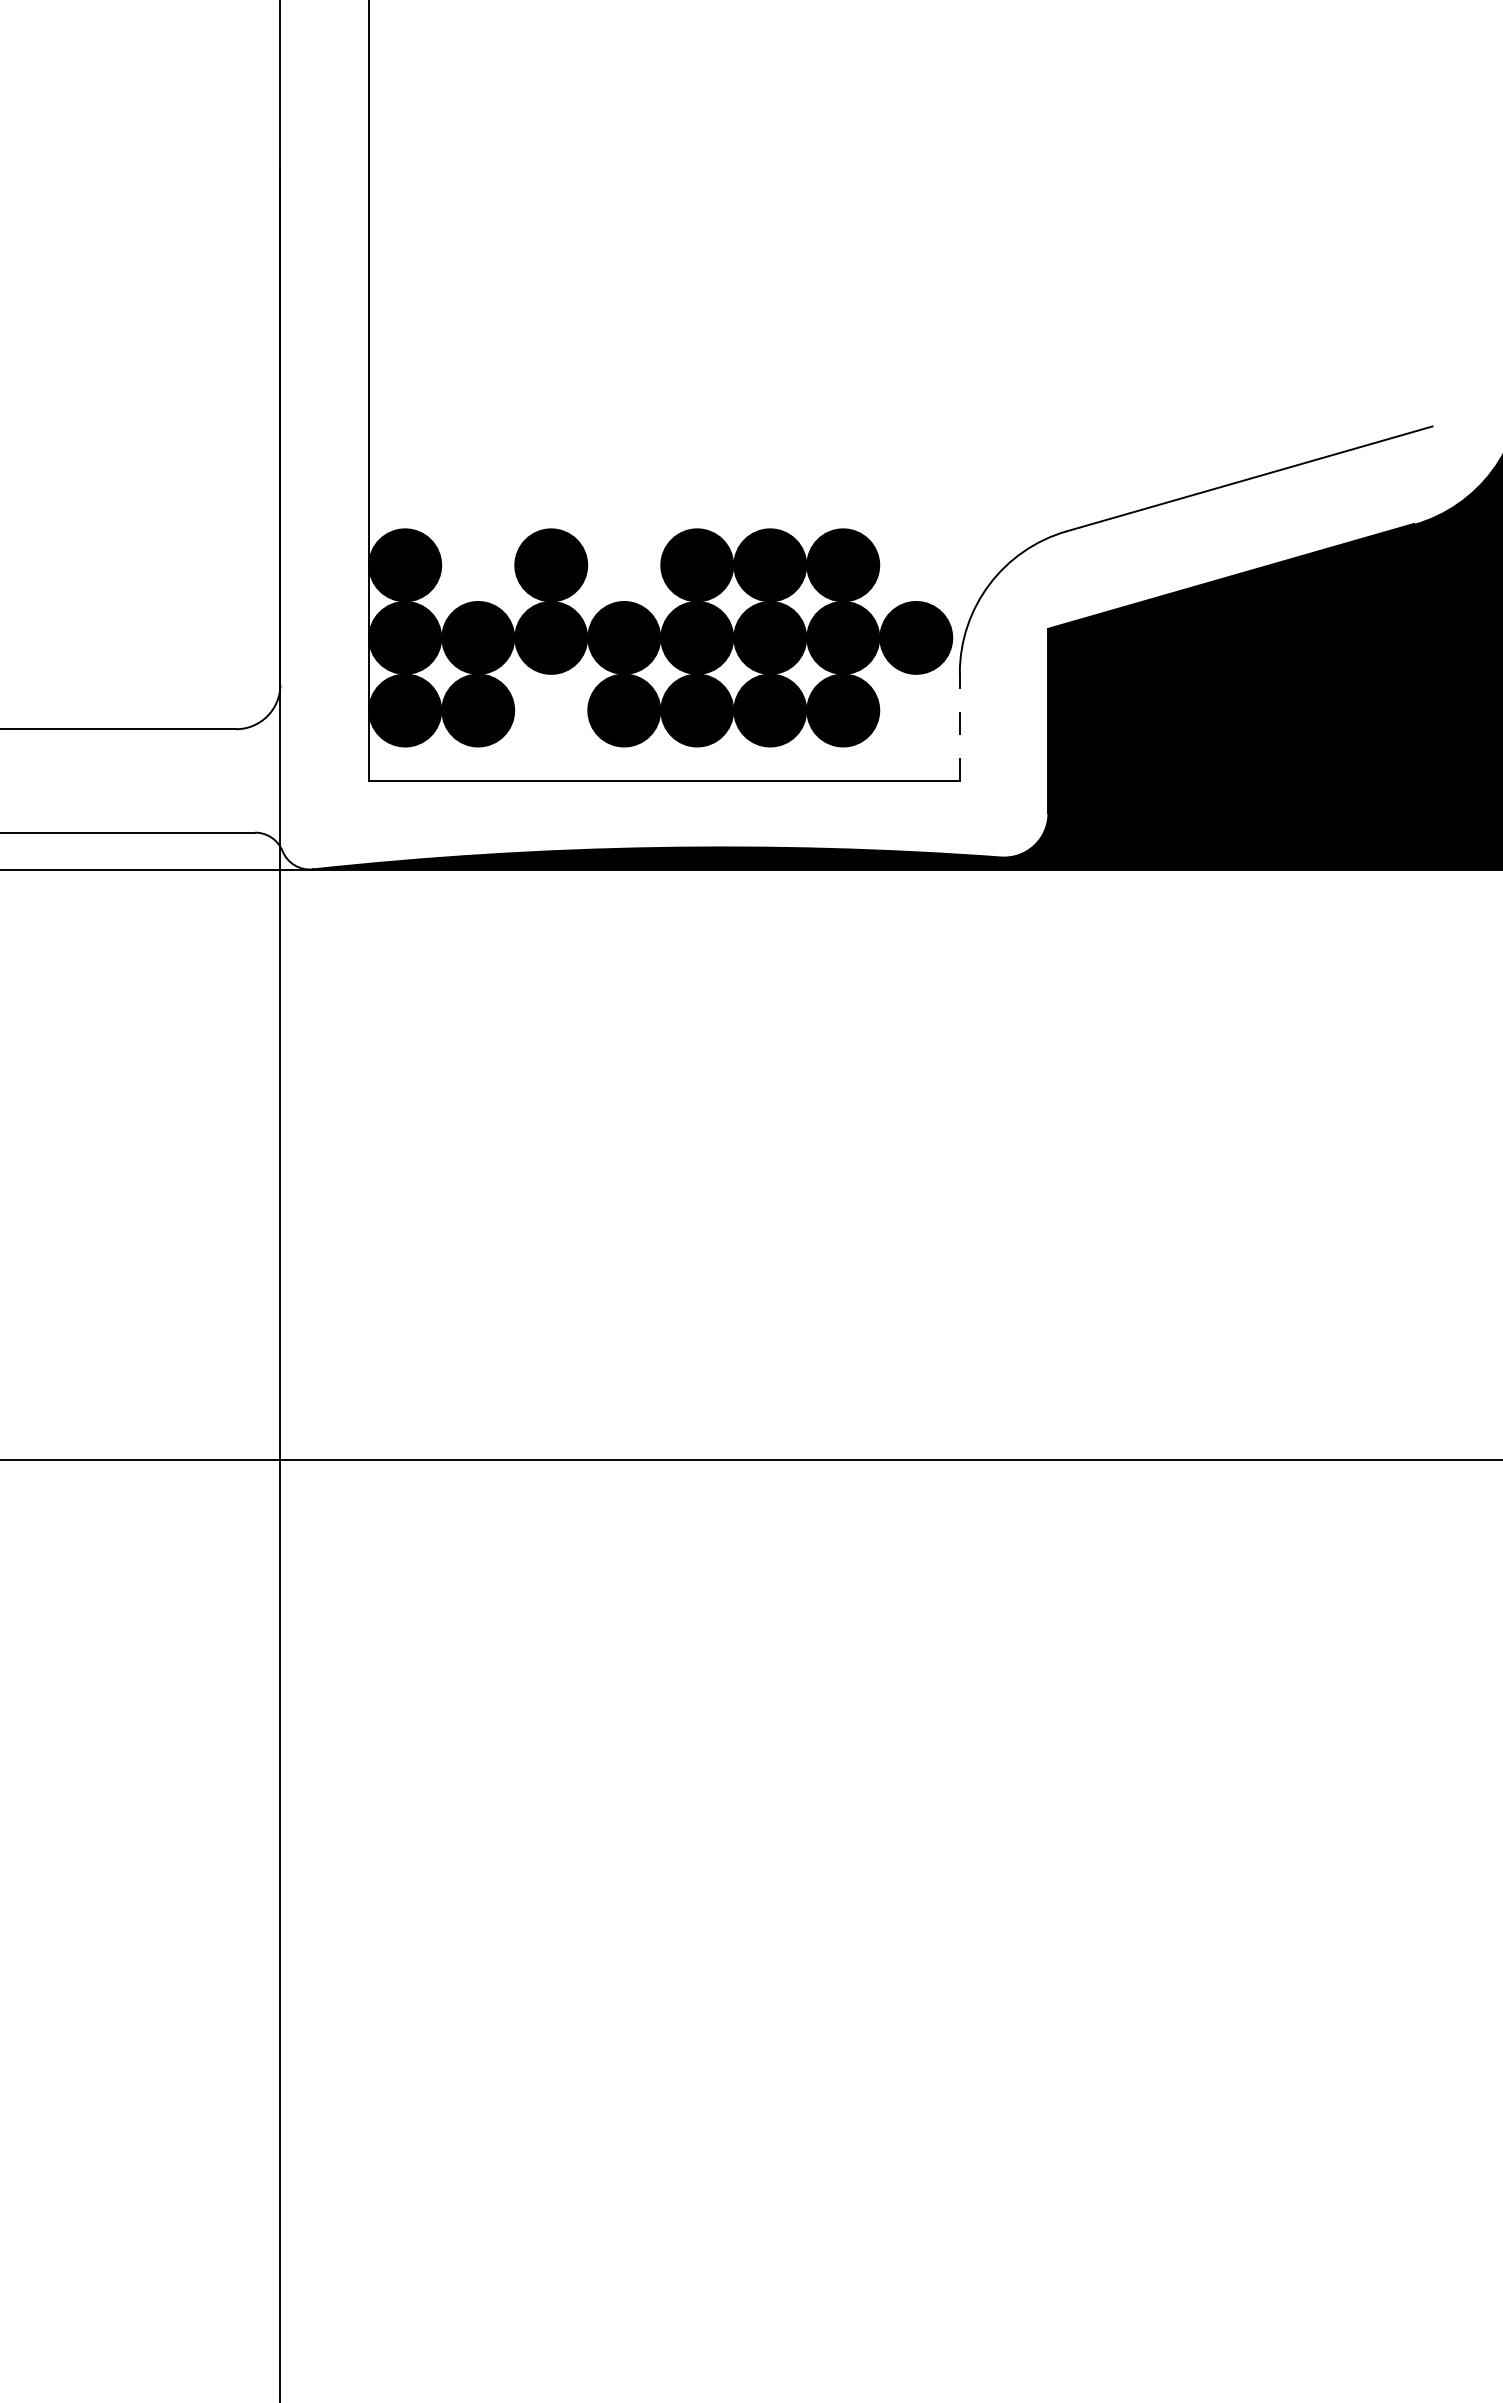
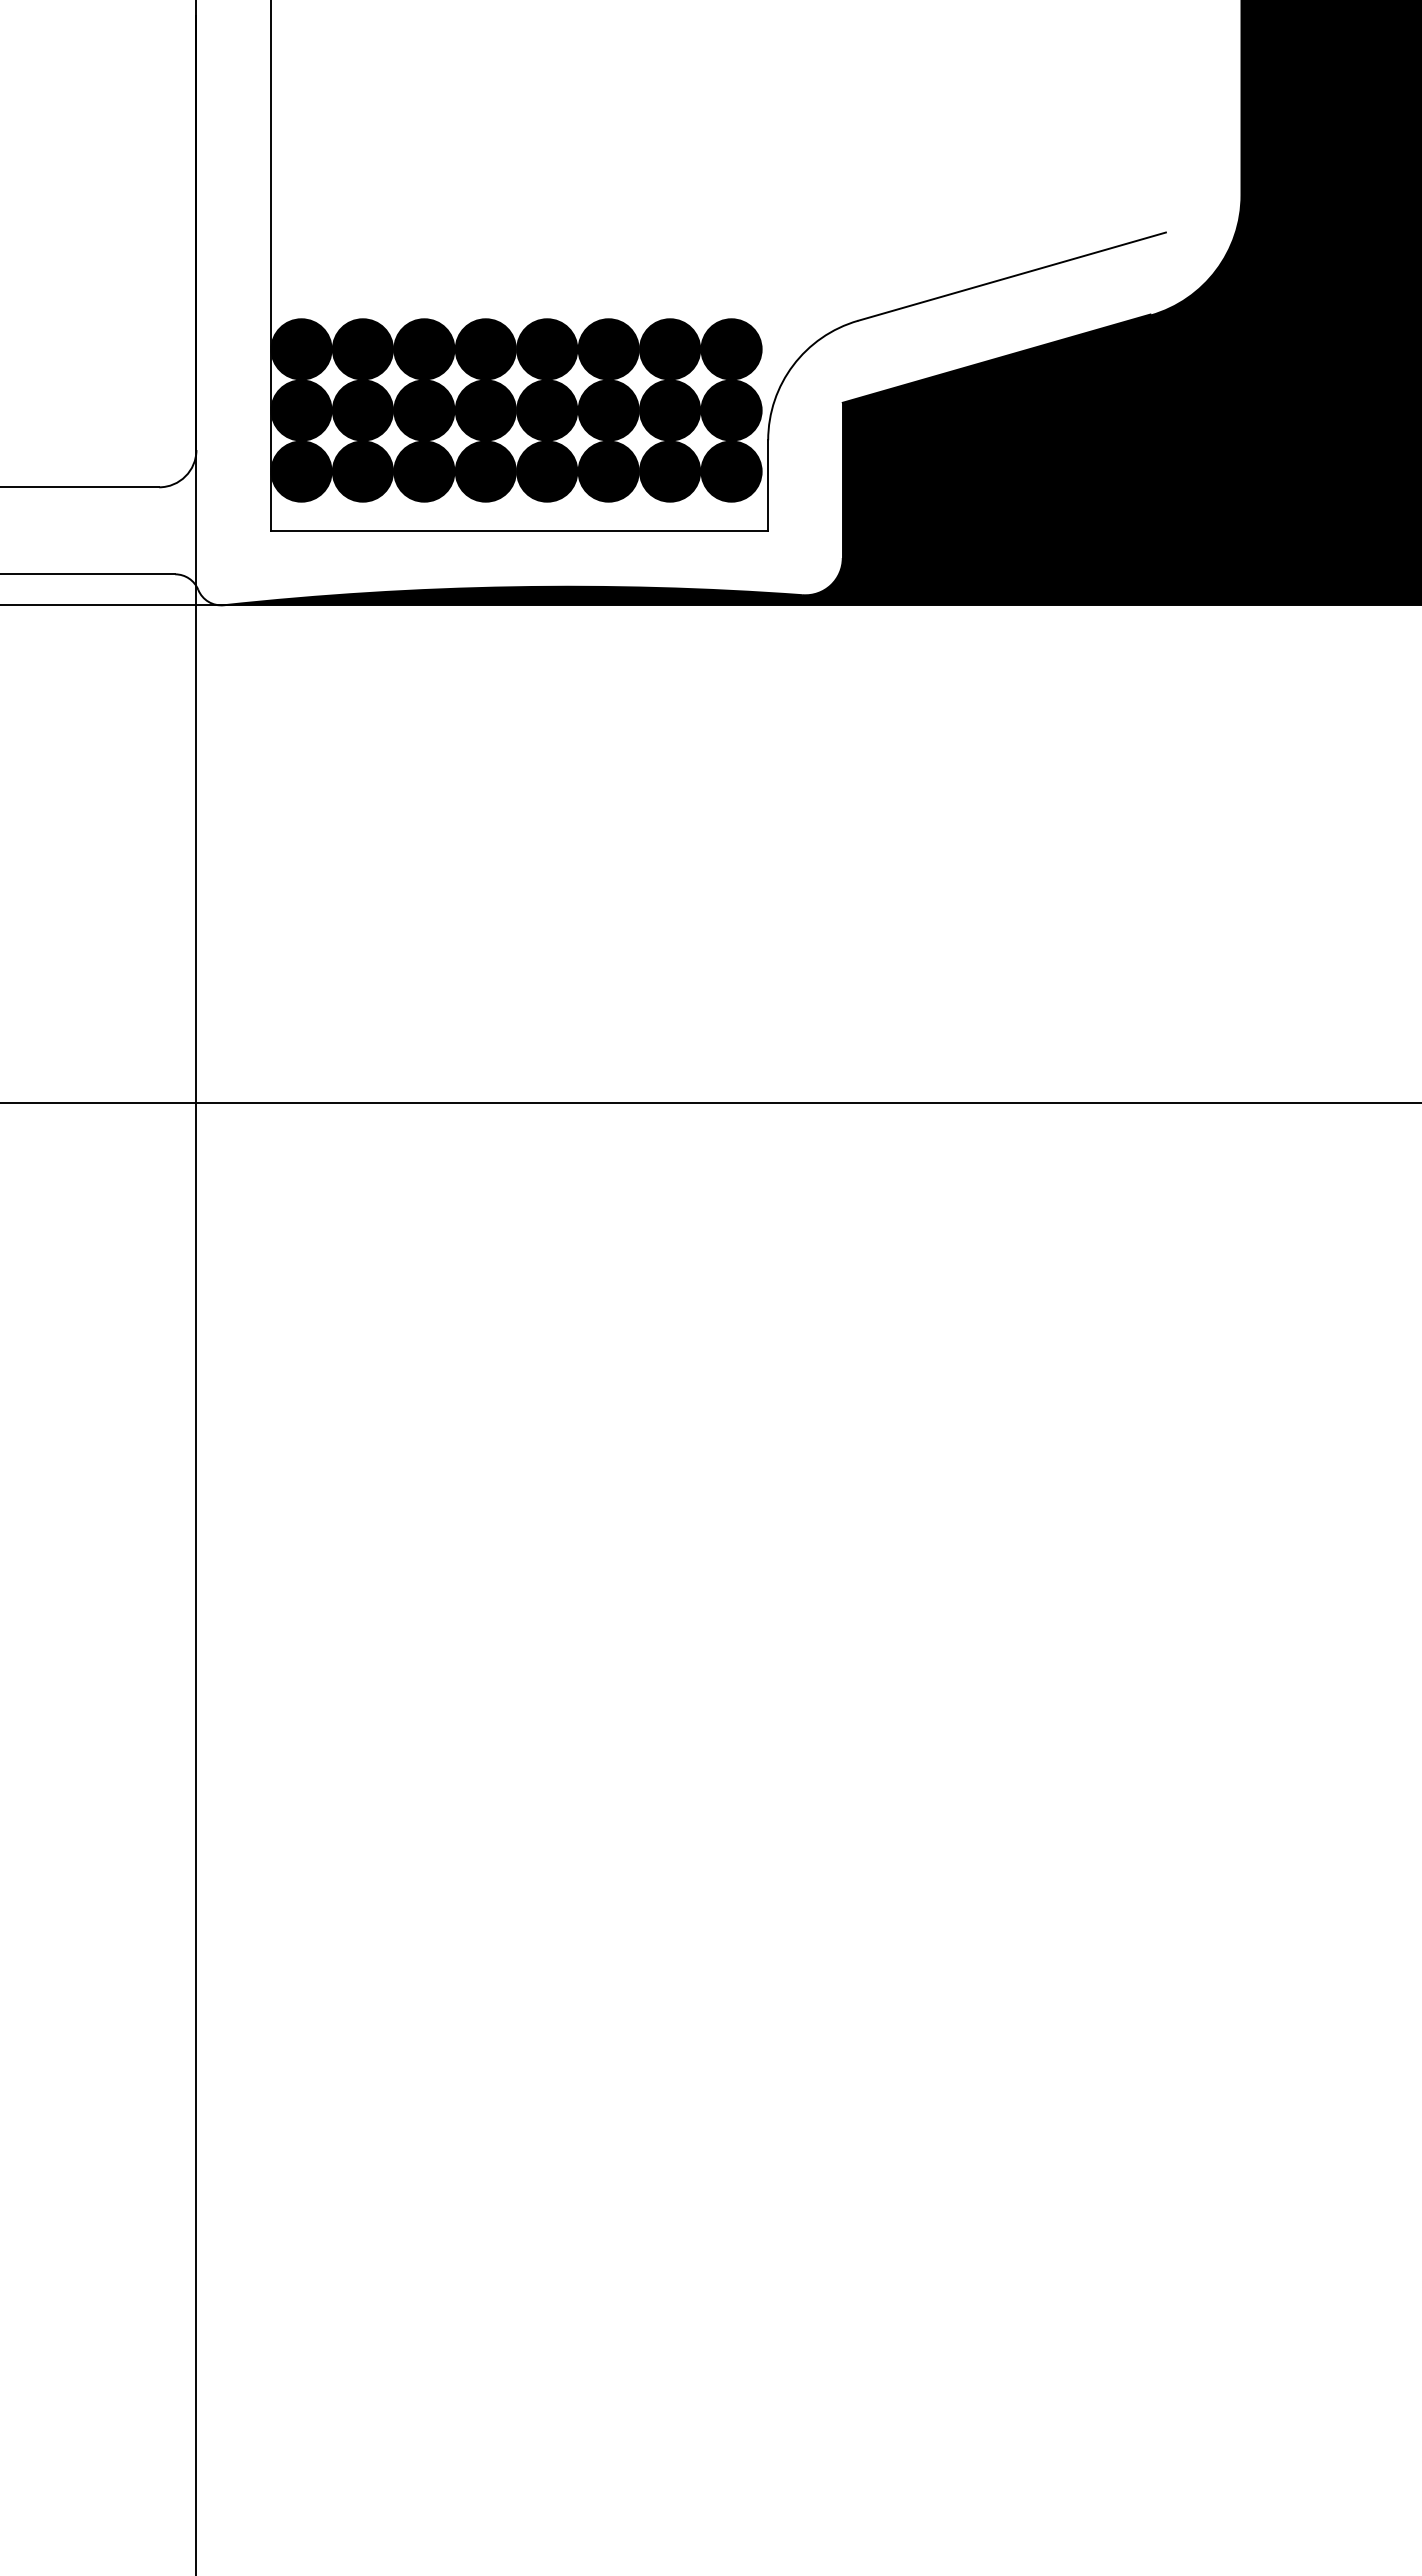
fill: (477, 565) -> (362, 349), added
fill: (623, 565) -> (485, 349), added
fill: (916, 565) -> (731, 349), added
fill: (551, 710) -> (424, 471), added
fill: (916, 710) -> (731, 471), added
line: (960, 727) -> (768, 485), dashed -> solid

